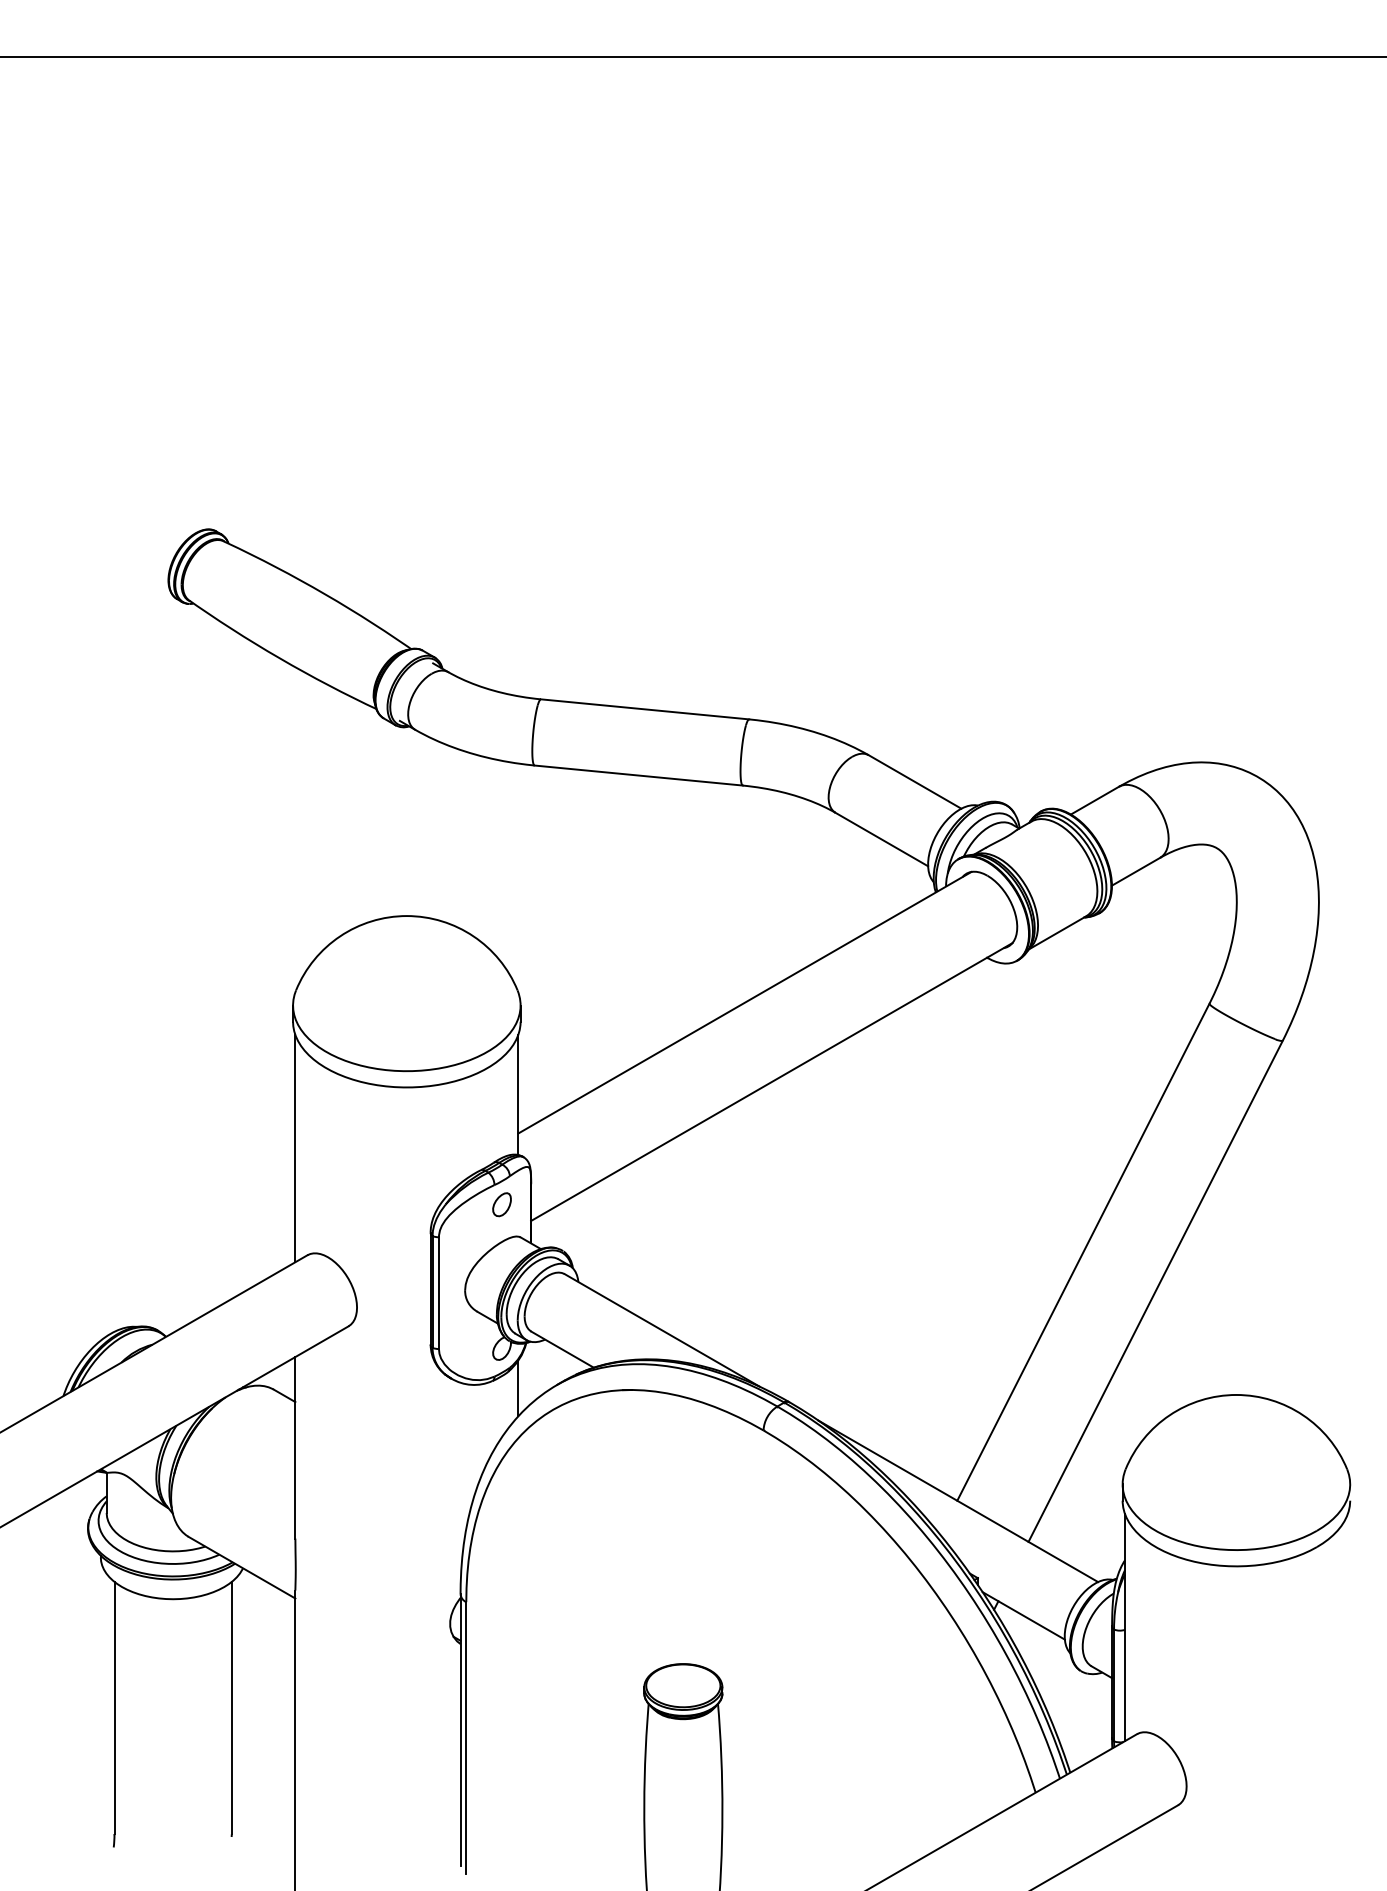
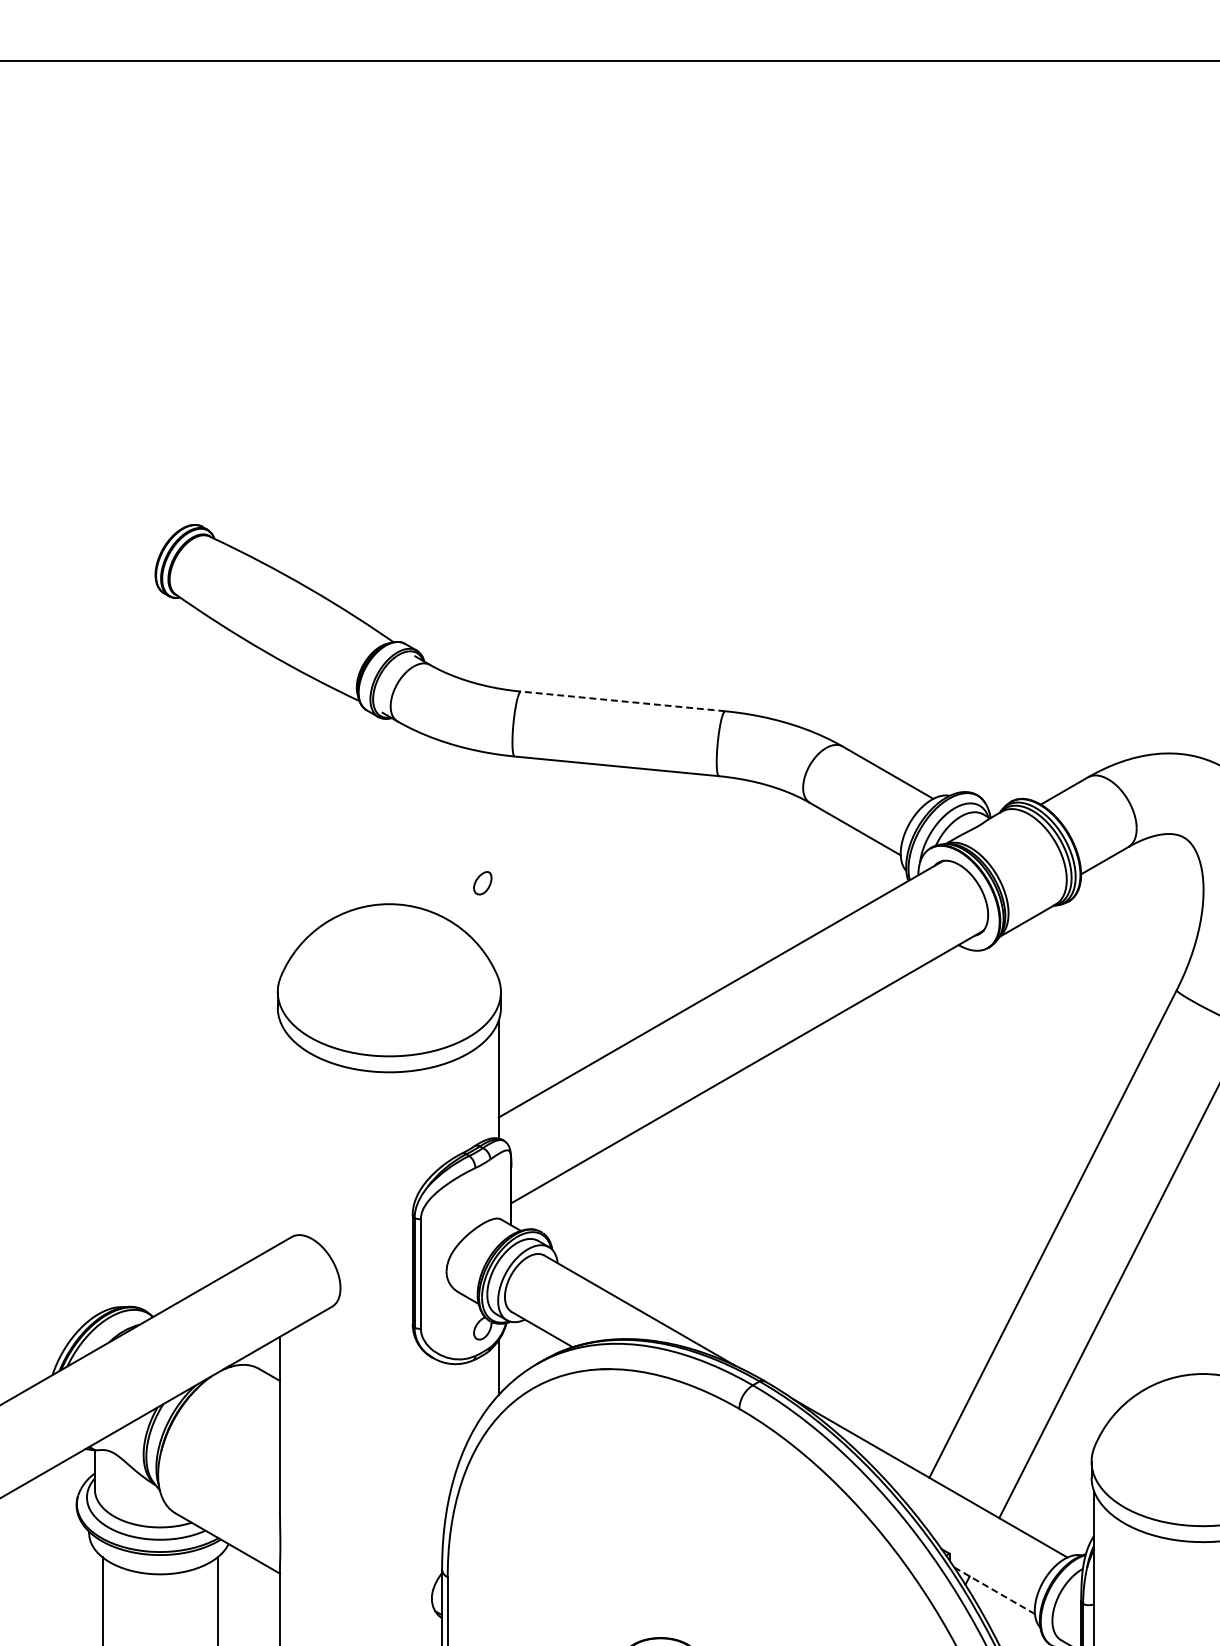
line: (645, 709) -> (623, 701), solid -> dashed
line: (295, 1148) -> (280, 1132), removed
part: (501, 1204) -> (482, 883), moved
line: (1024, 1616) -> (995, 1591), solid -> dashed

